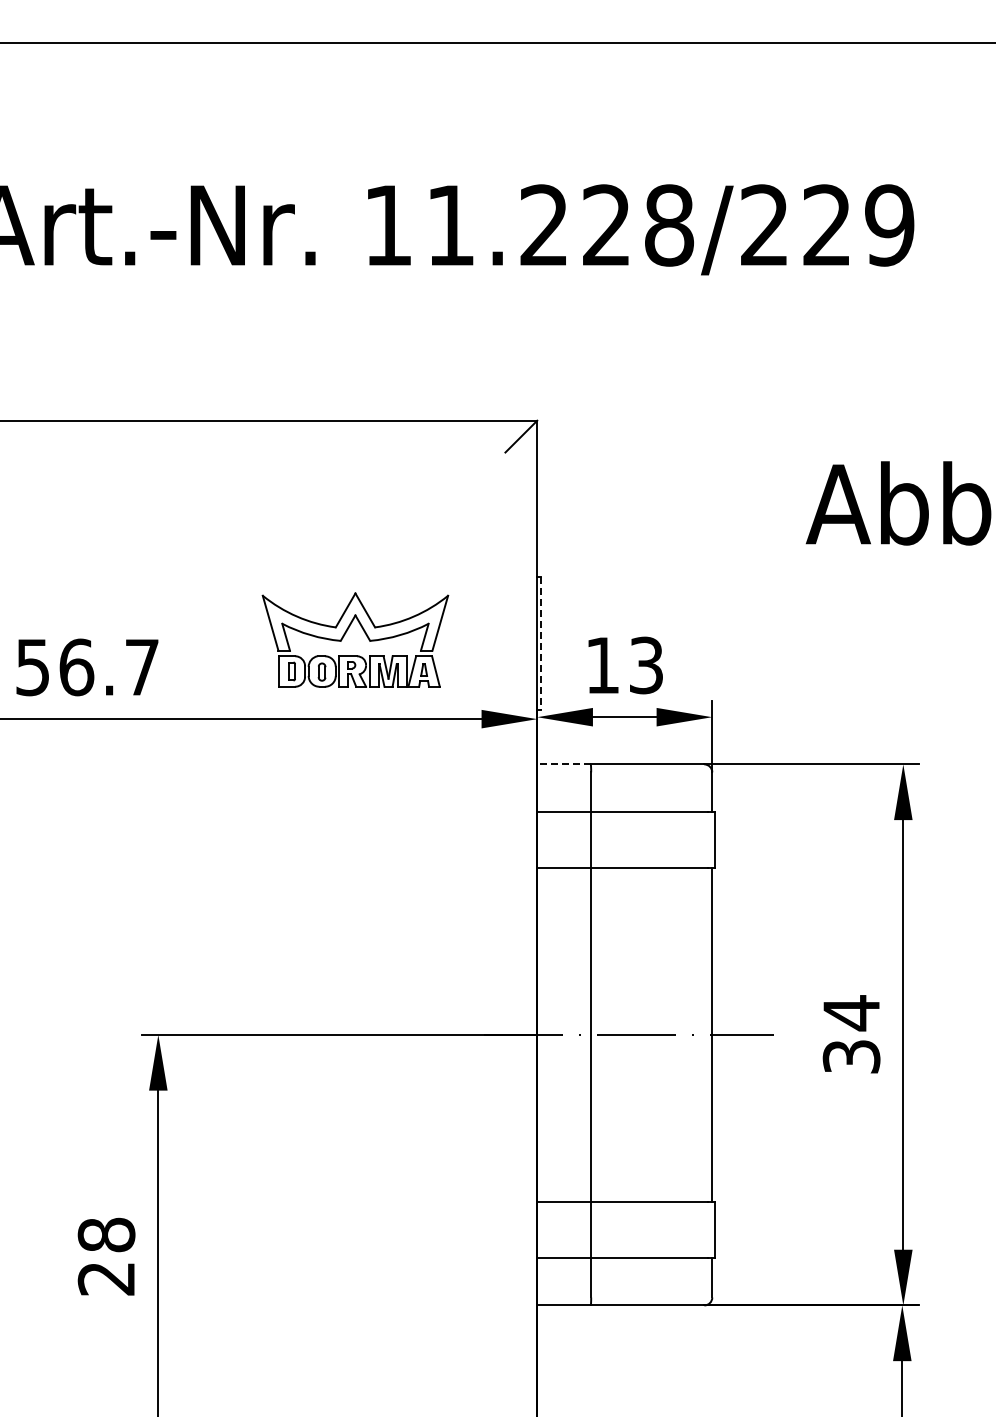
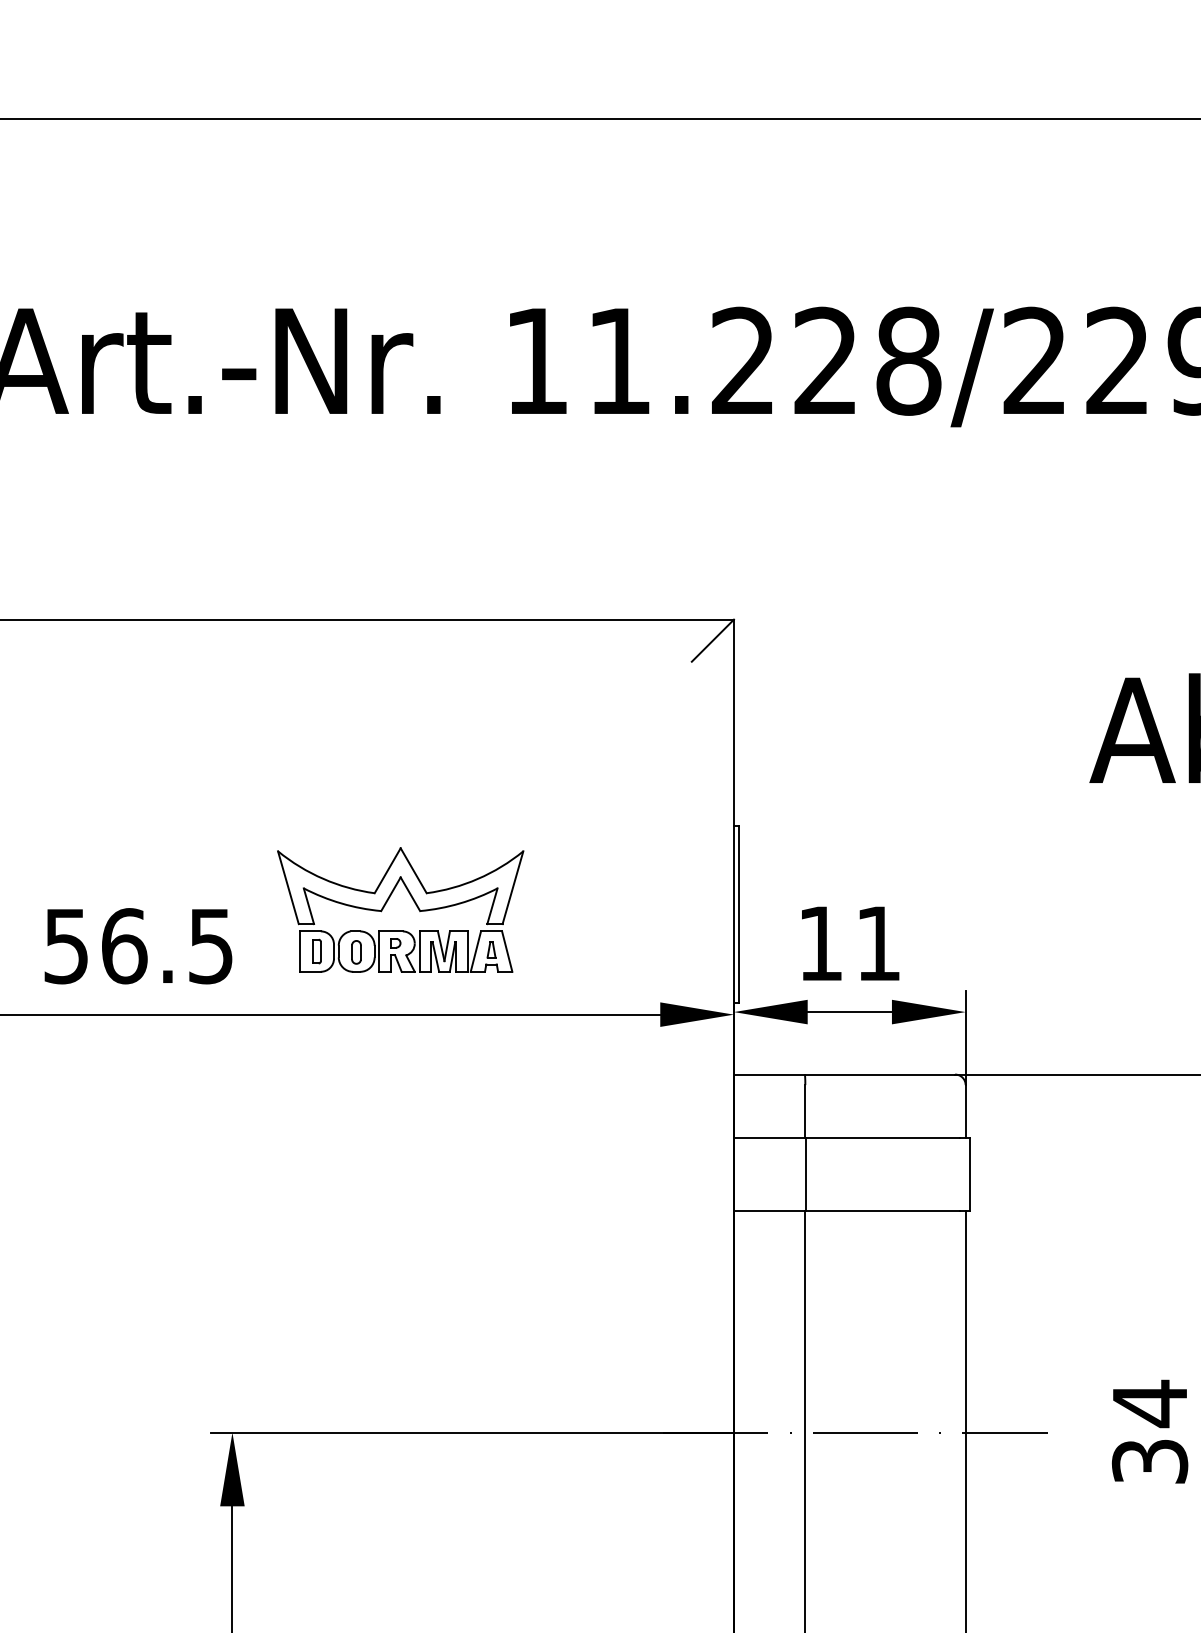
part: (346, 633) -> (388, 901), moved
line: (541, 643) -> (739, 914), dashed -> solid
text: (646, 665) -> (878, 943), 13 -> 11
text: (141, 667) -> (210, 946), 56.7 -> 56.5
line: (564, 764) -> (770, 1074), dashed -> solid

